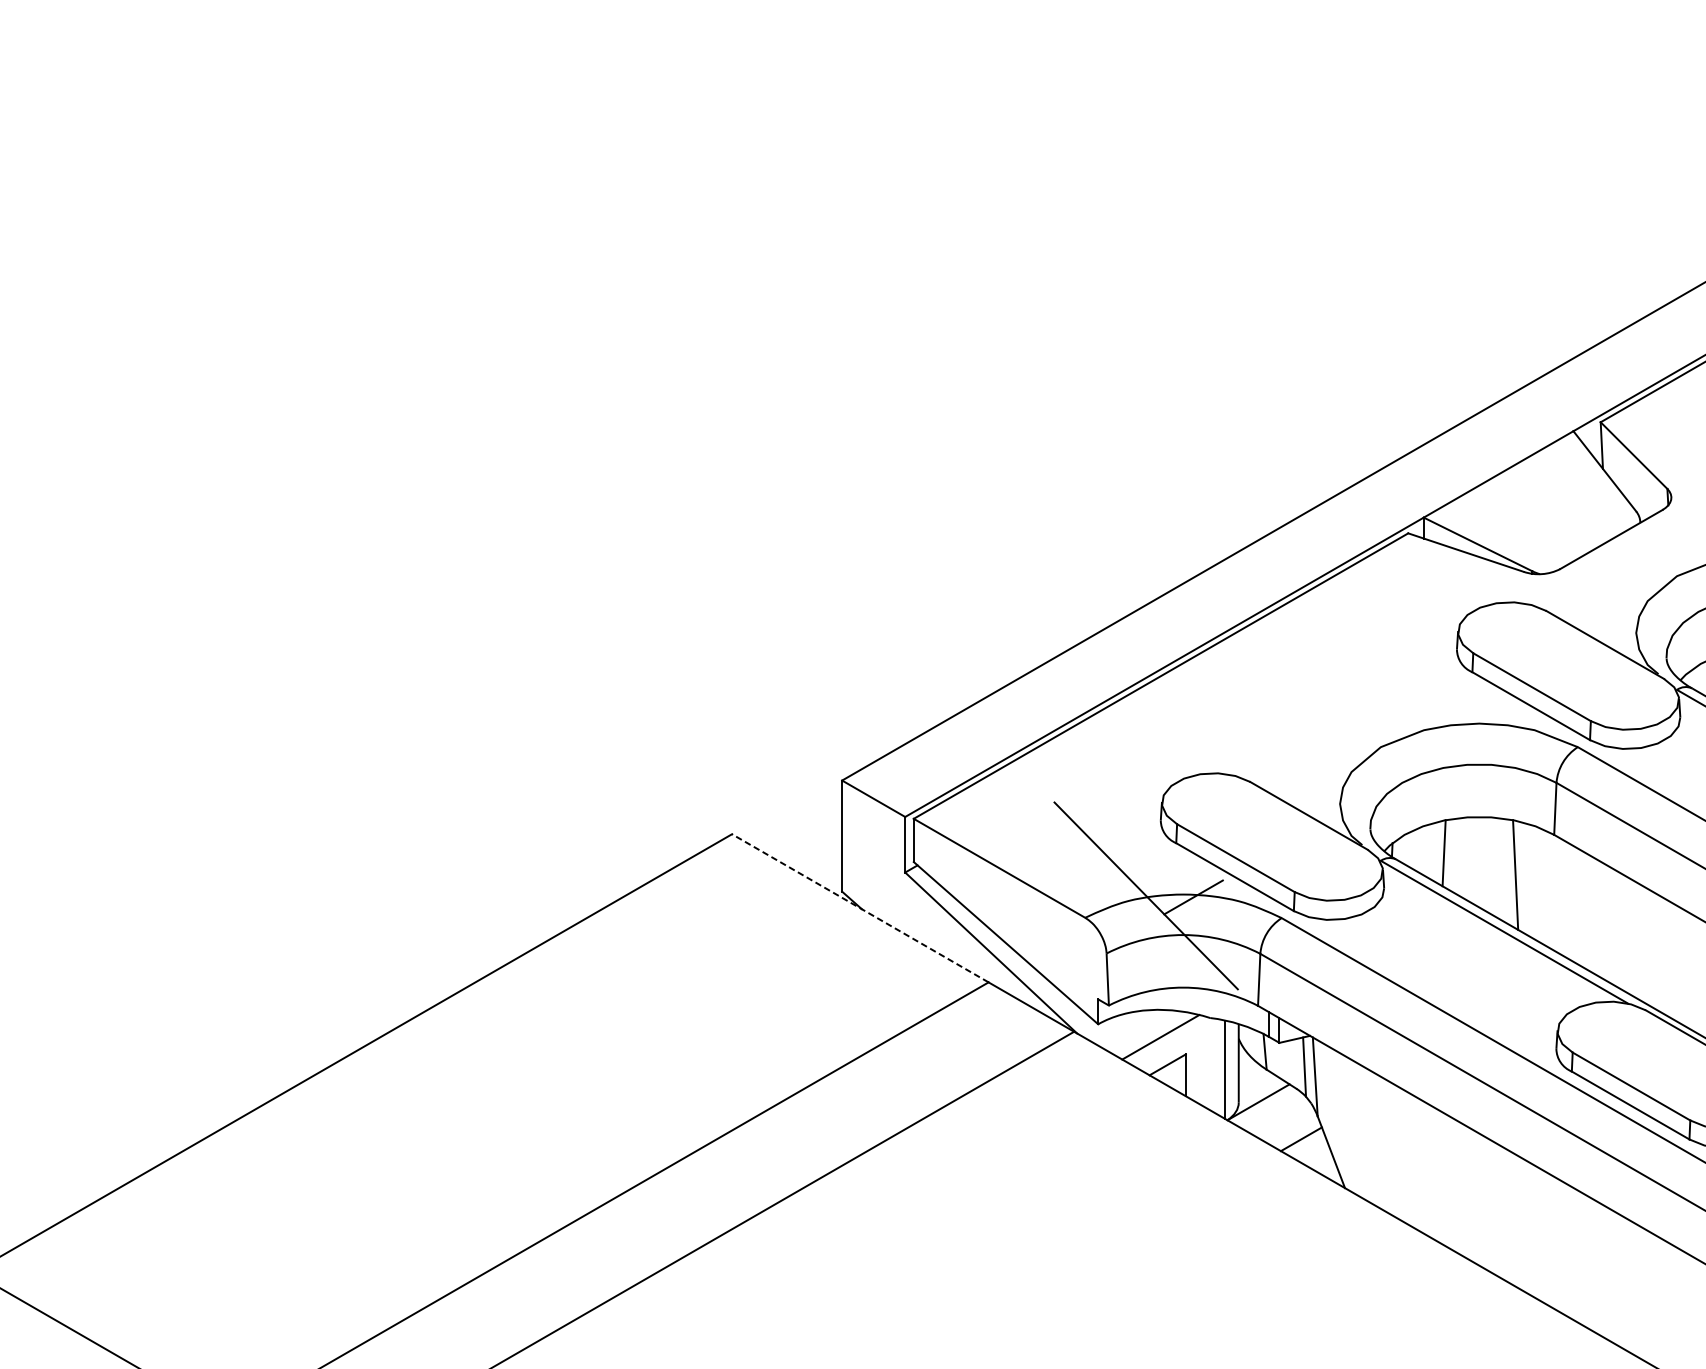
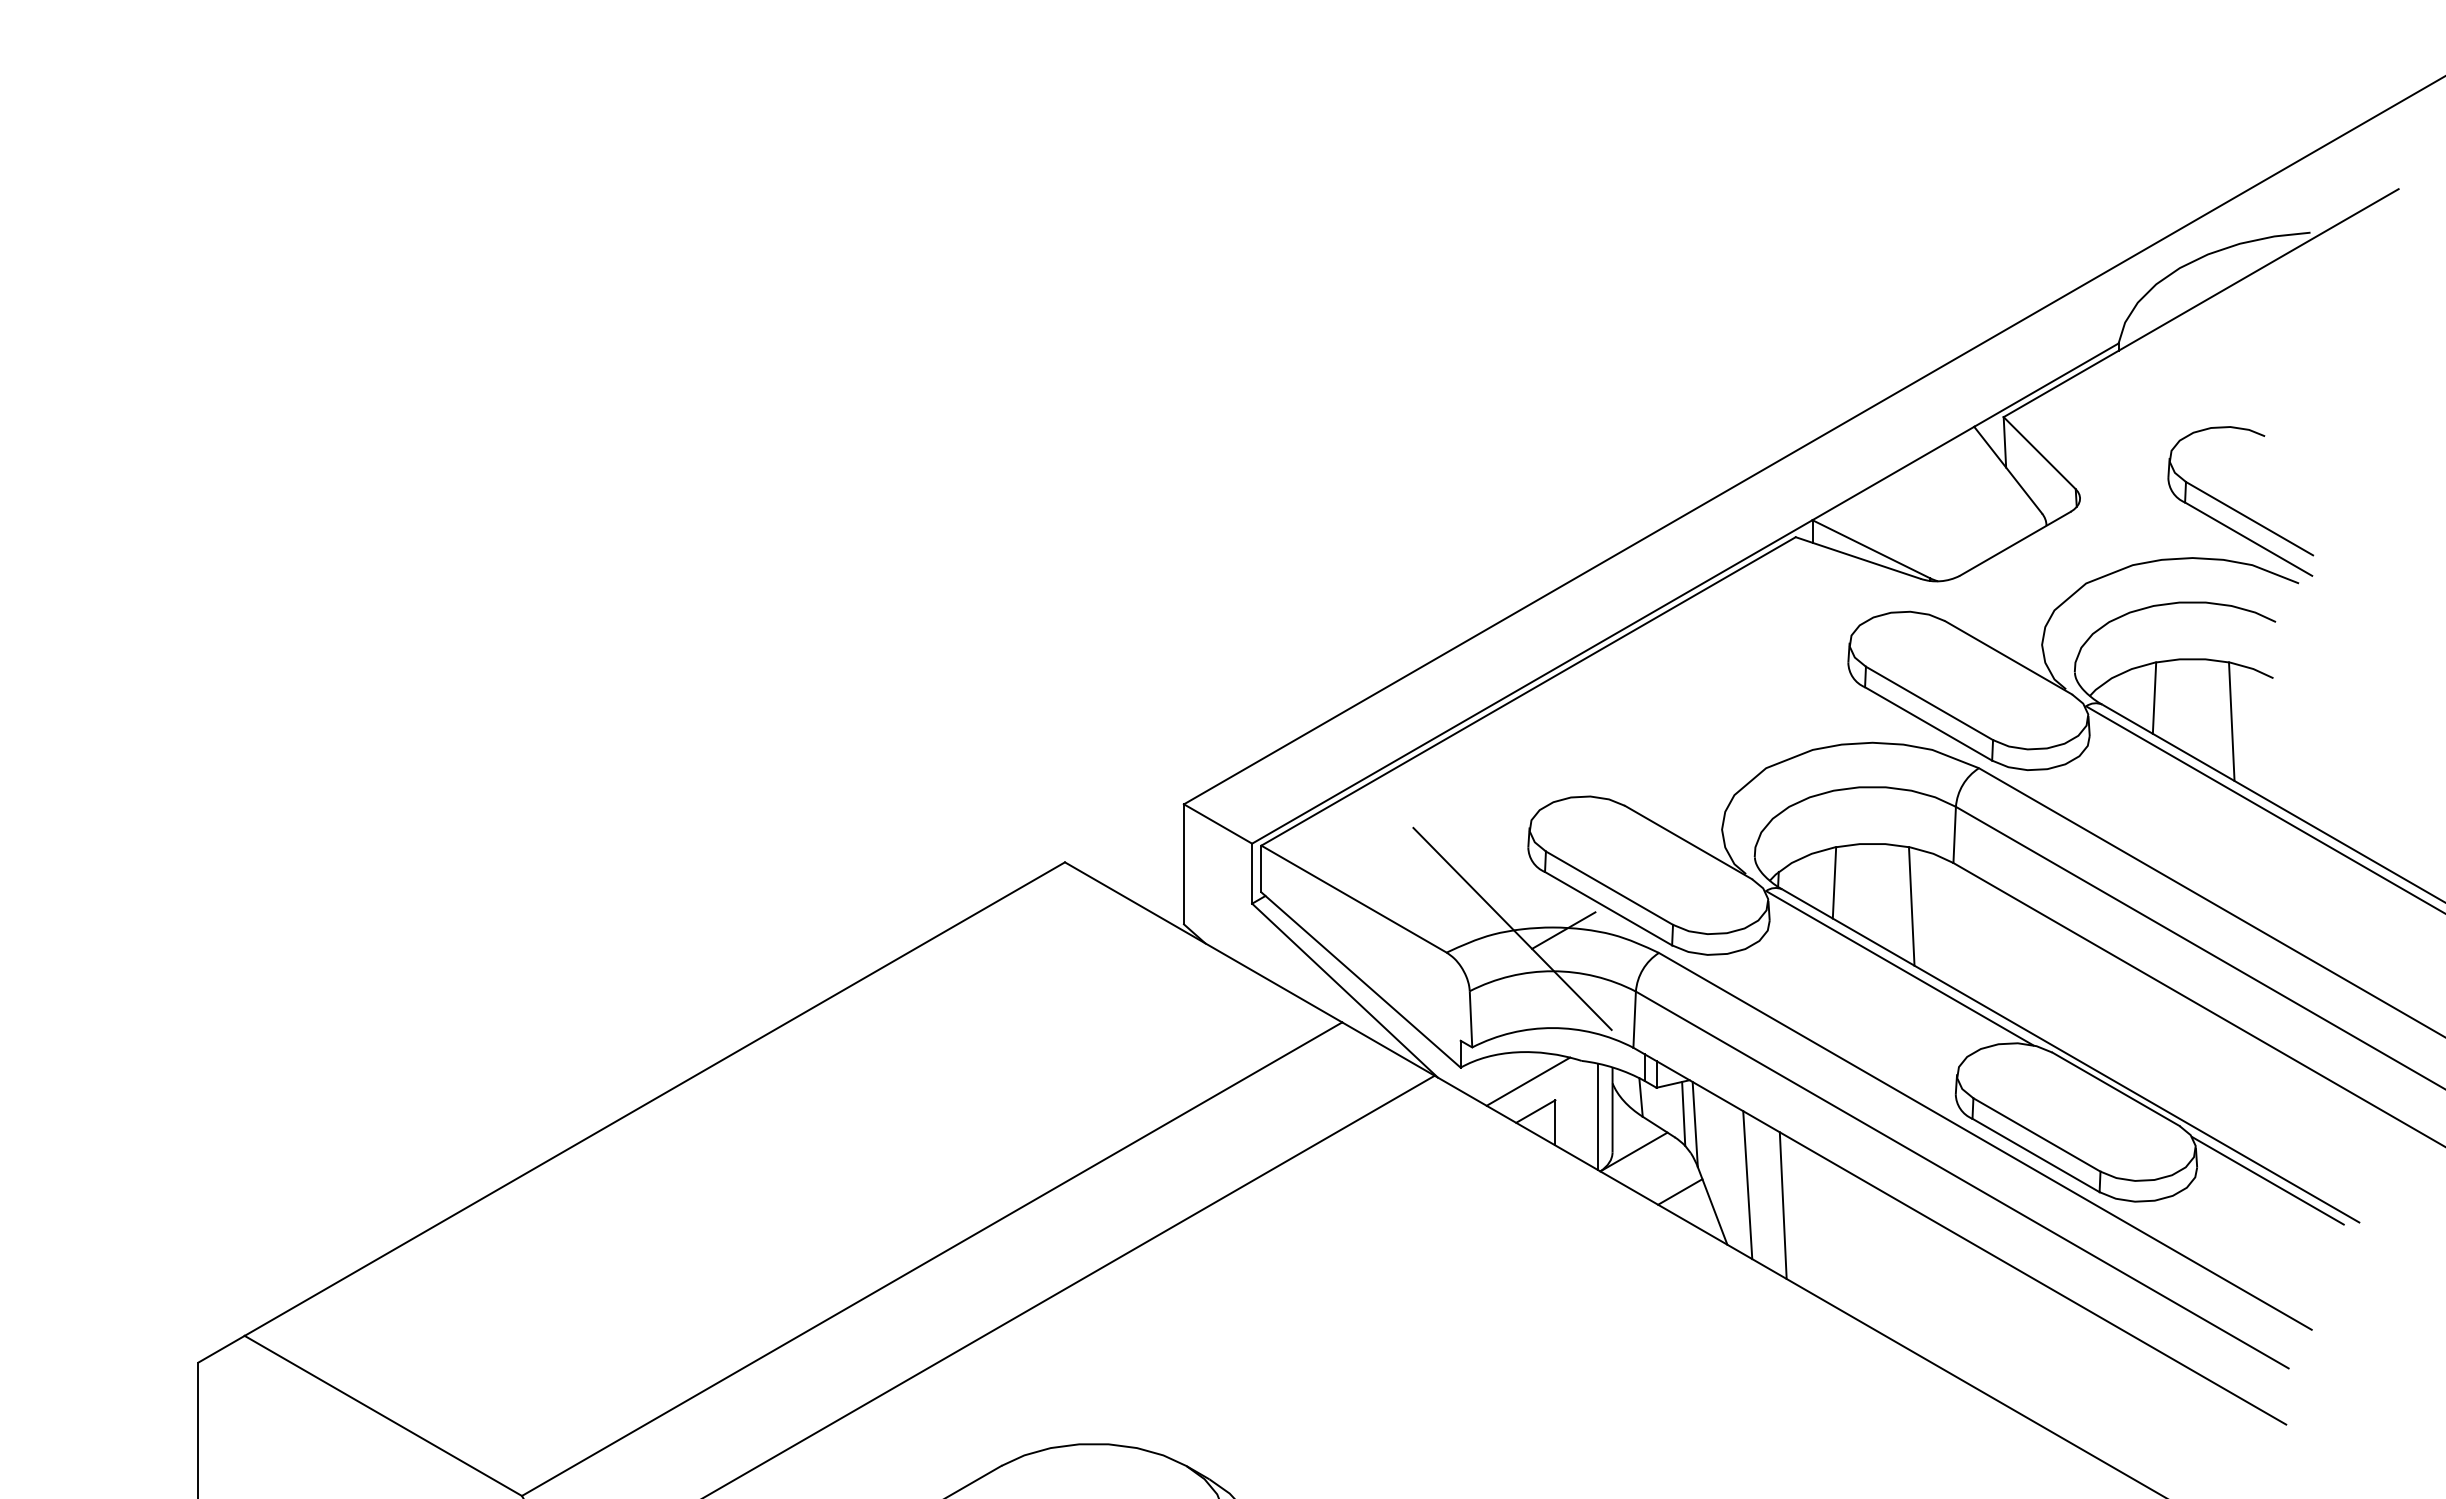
line: (860, 908) -> (1203, 942), dashed -> solid
line: (1363, 1133) -> (1747, 1185), added
line: (1396, 1151) -> (1782, 1205), added

